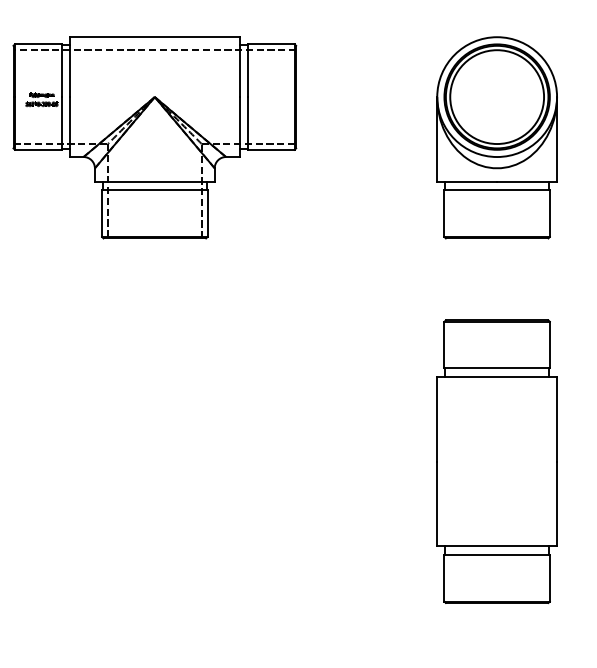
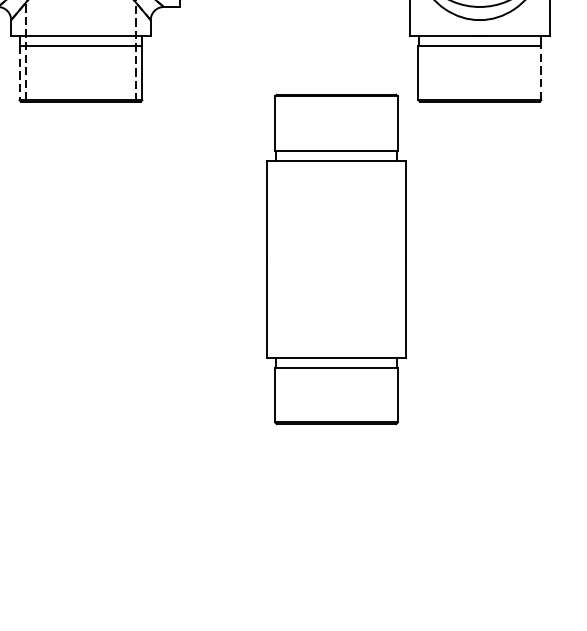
line: (549, 213) -> (540, 72), solid -> dashed
line: (102, 214) -> (19, 73), solid -> dashed
part: (496, 461) -> (335, 259), moved

